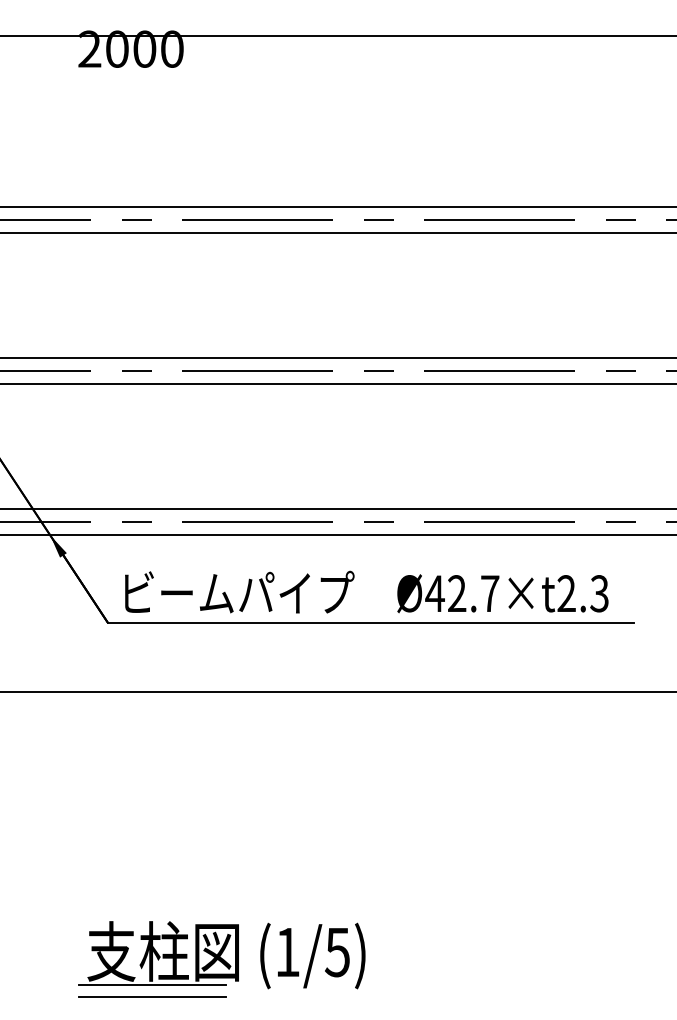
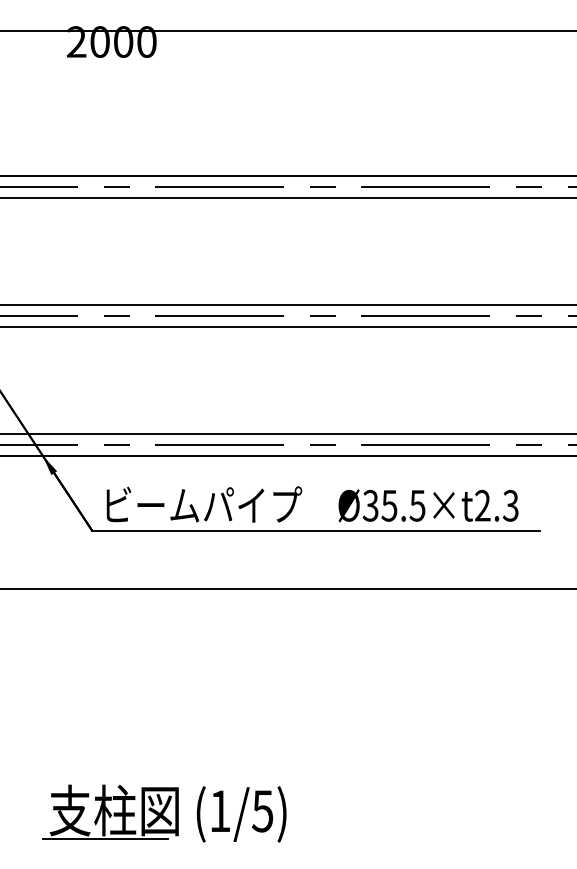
text: (461, 593) -> (393, 505), Ø42.7×t2.3 -> Ø35.5×t2.3
part: (222, 954) -> (164, 813), moved
line: (151, 997) -> (129, 849), removed

